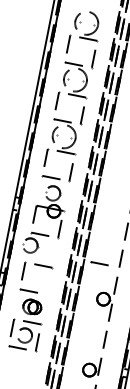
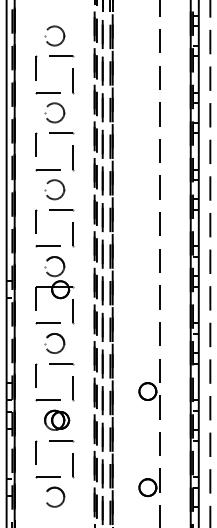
circle: (86, 22) -> (54, 35), size x0.62
circle: (75, 79) -> (54, 112), size x0.62
circle: (64, 136) -> (54, 189), size x0.62
part: (24, 245) -> (46, 344), moved
line: (98, 263) -> (132, 346), removed
line: (49, 286) -> (73, 388), added
part: (30, 332) -> (60, 491), moved

